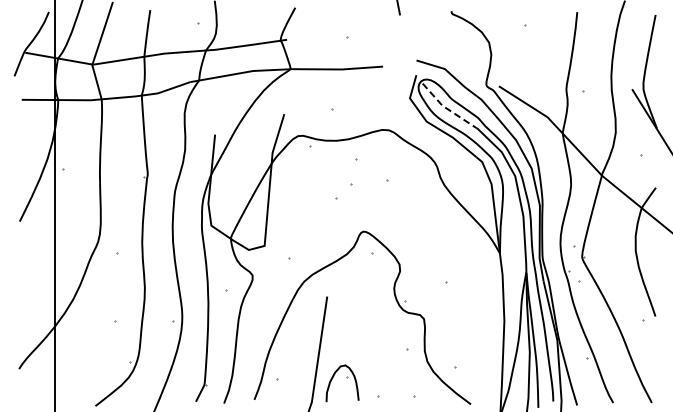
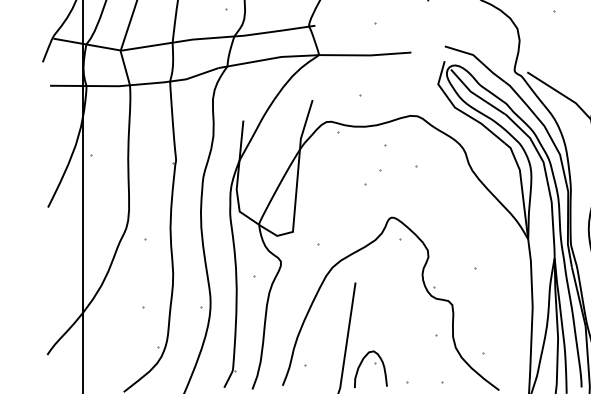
line: (446, 108) -> (474, 94), dashed -> solid

